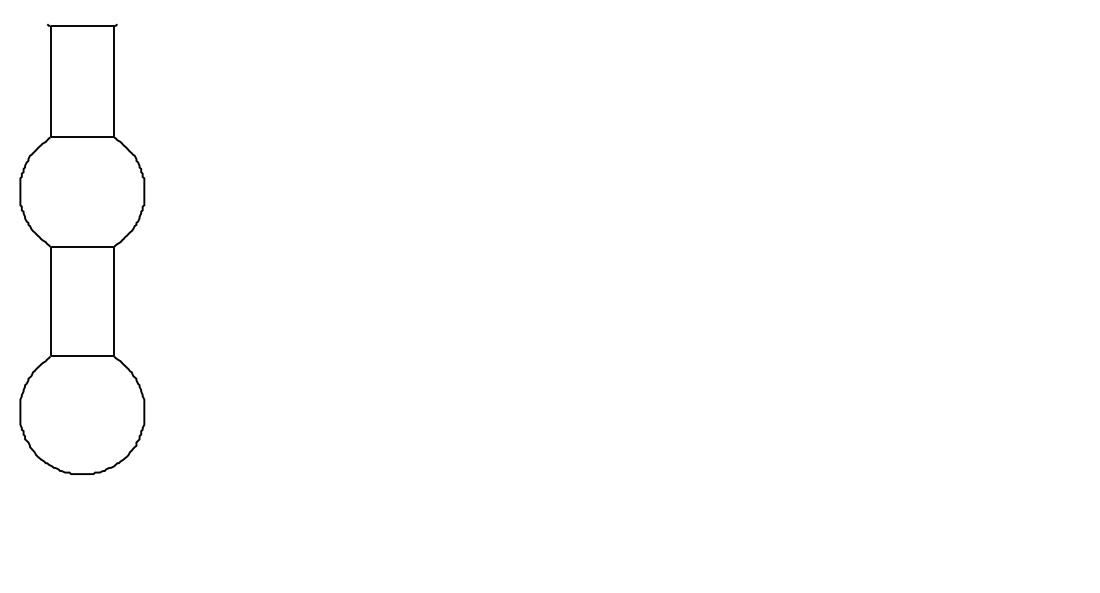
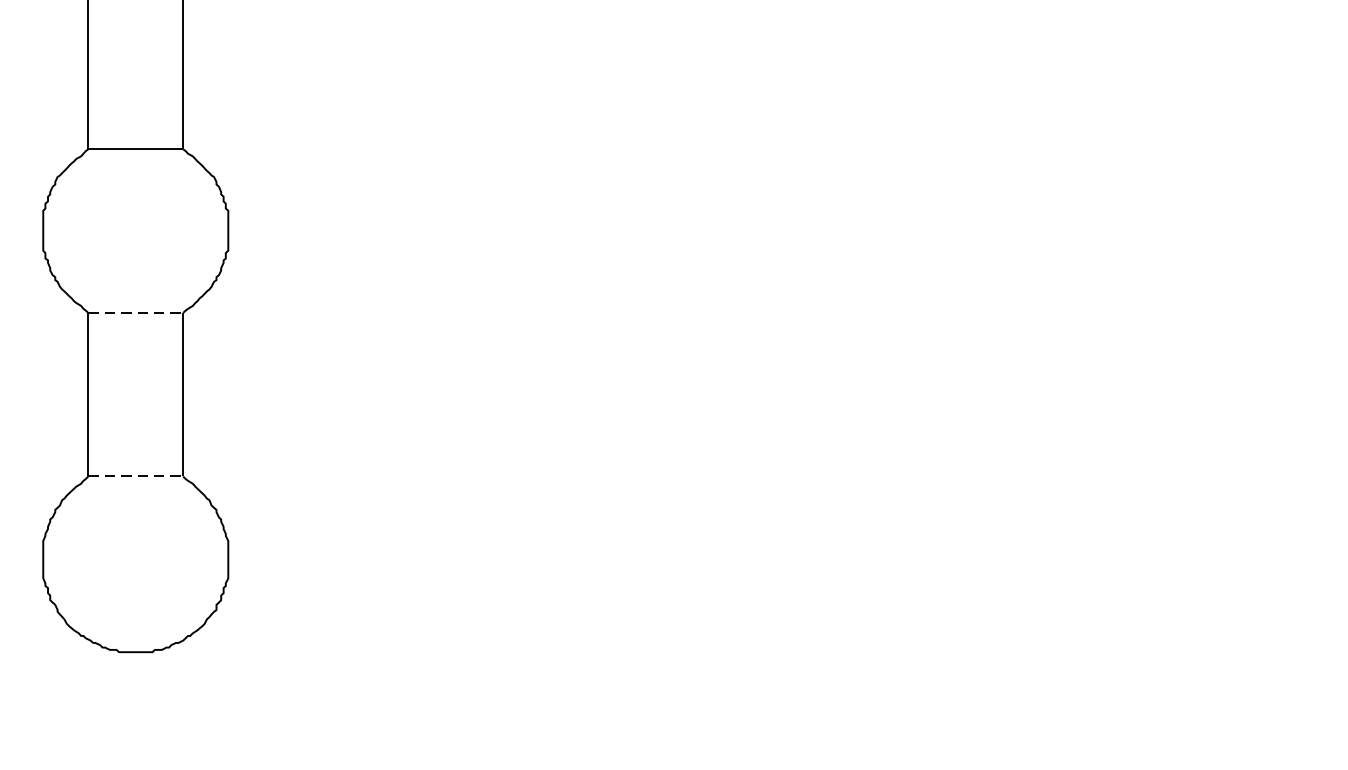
line: (82, 246) -> (135, 312), solid -> dashed
line: (82, 356) -> (135, 476), solid -> dashed

